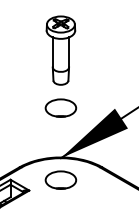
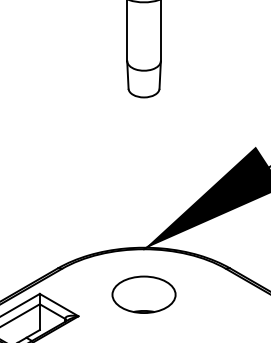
part: (60, 107) -> (143, 144), removed

